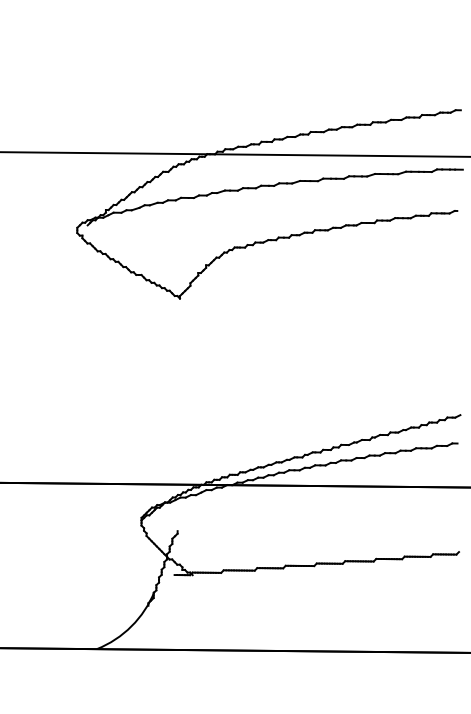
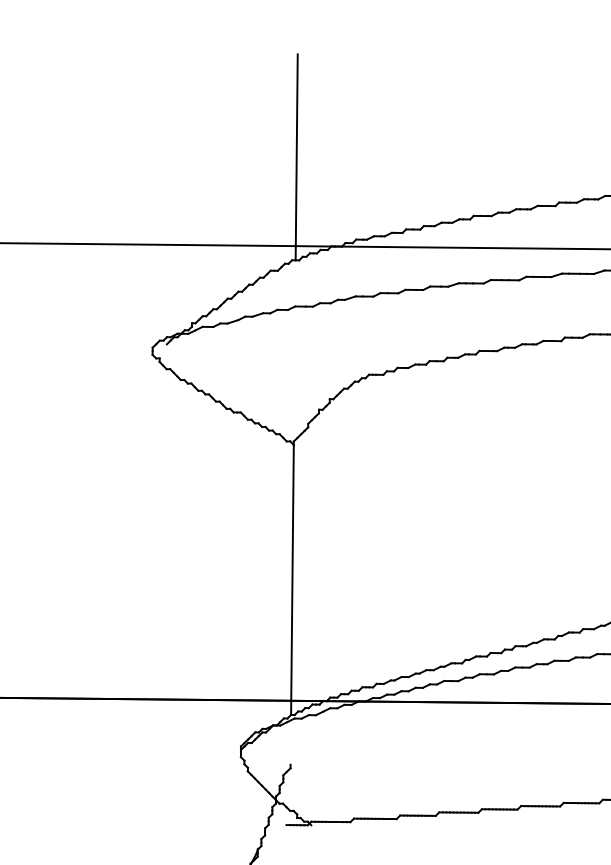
line: (181, 89) -> (295, 157), added
line: (178, 396) -> (291, 579), added

